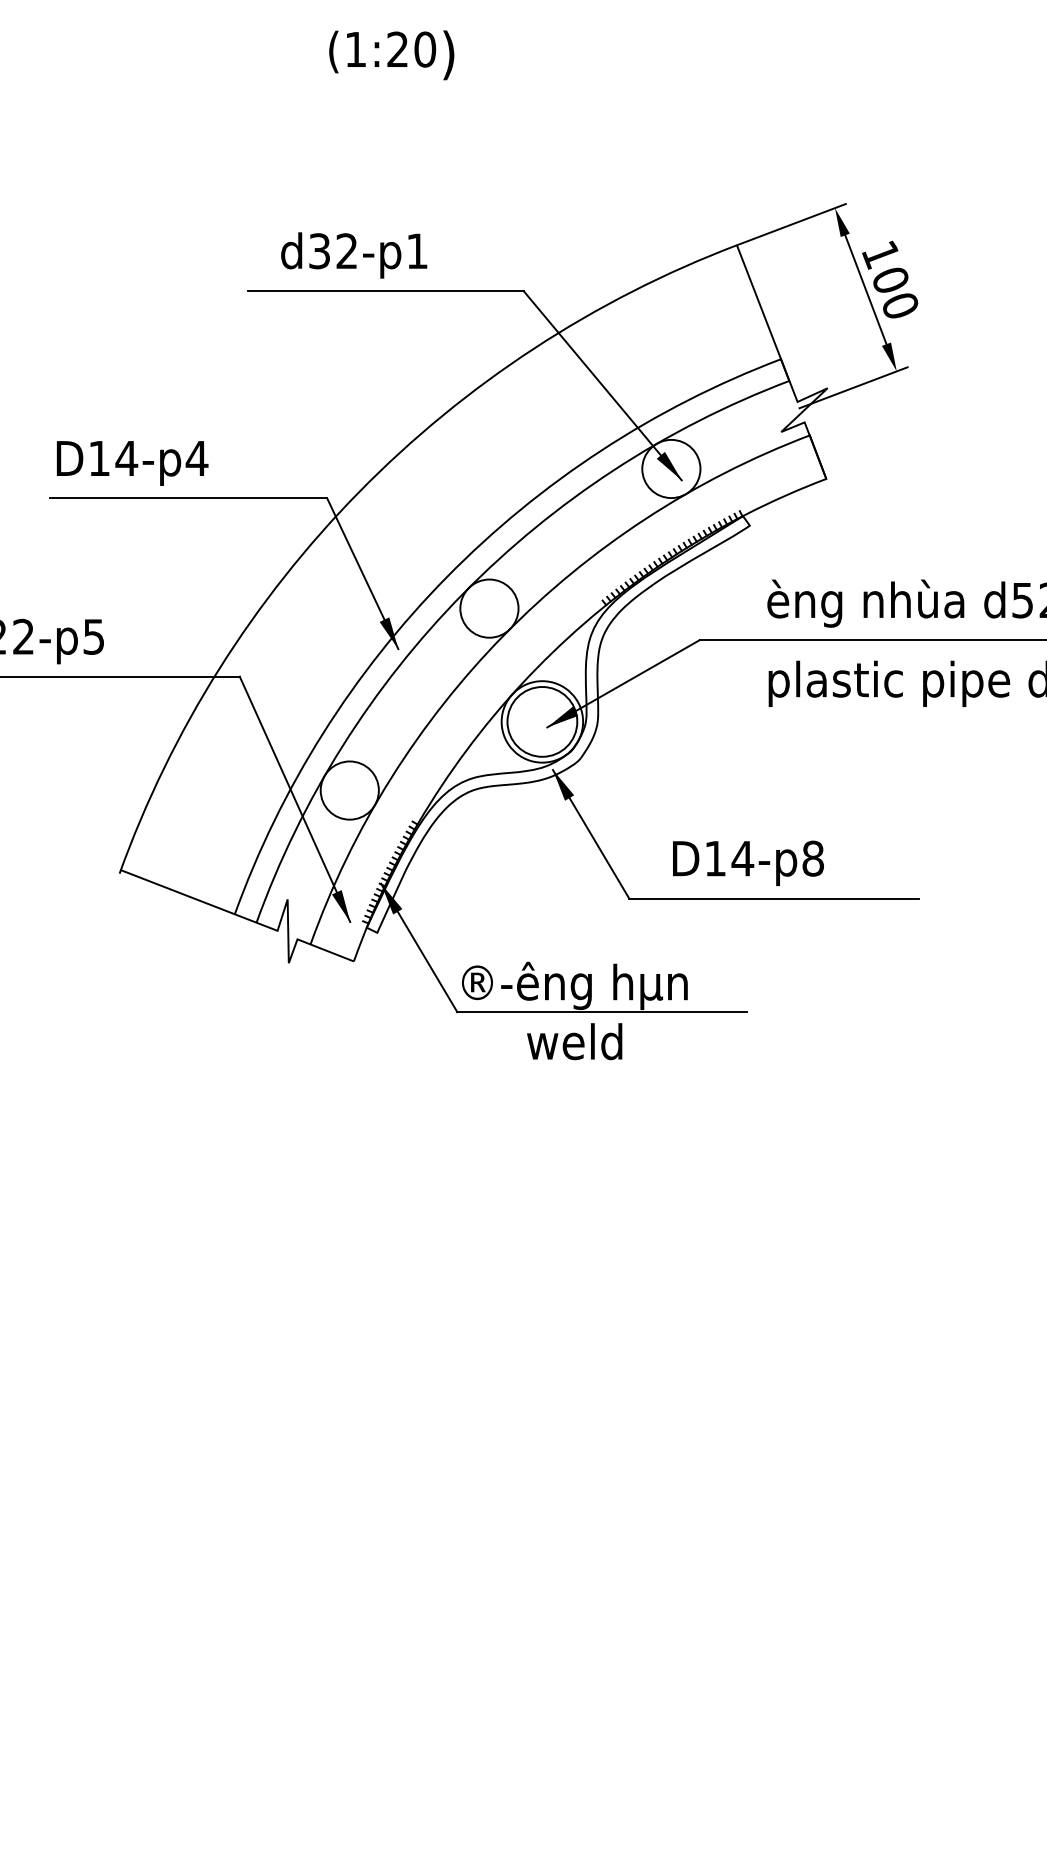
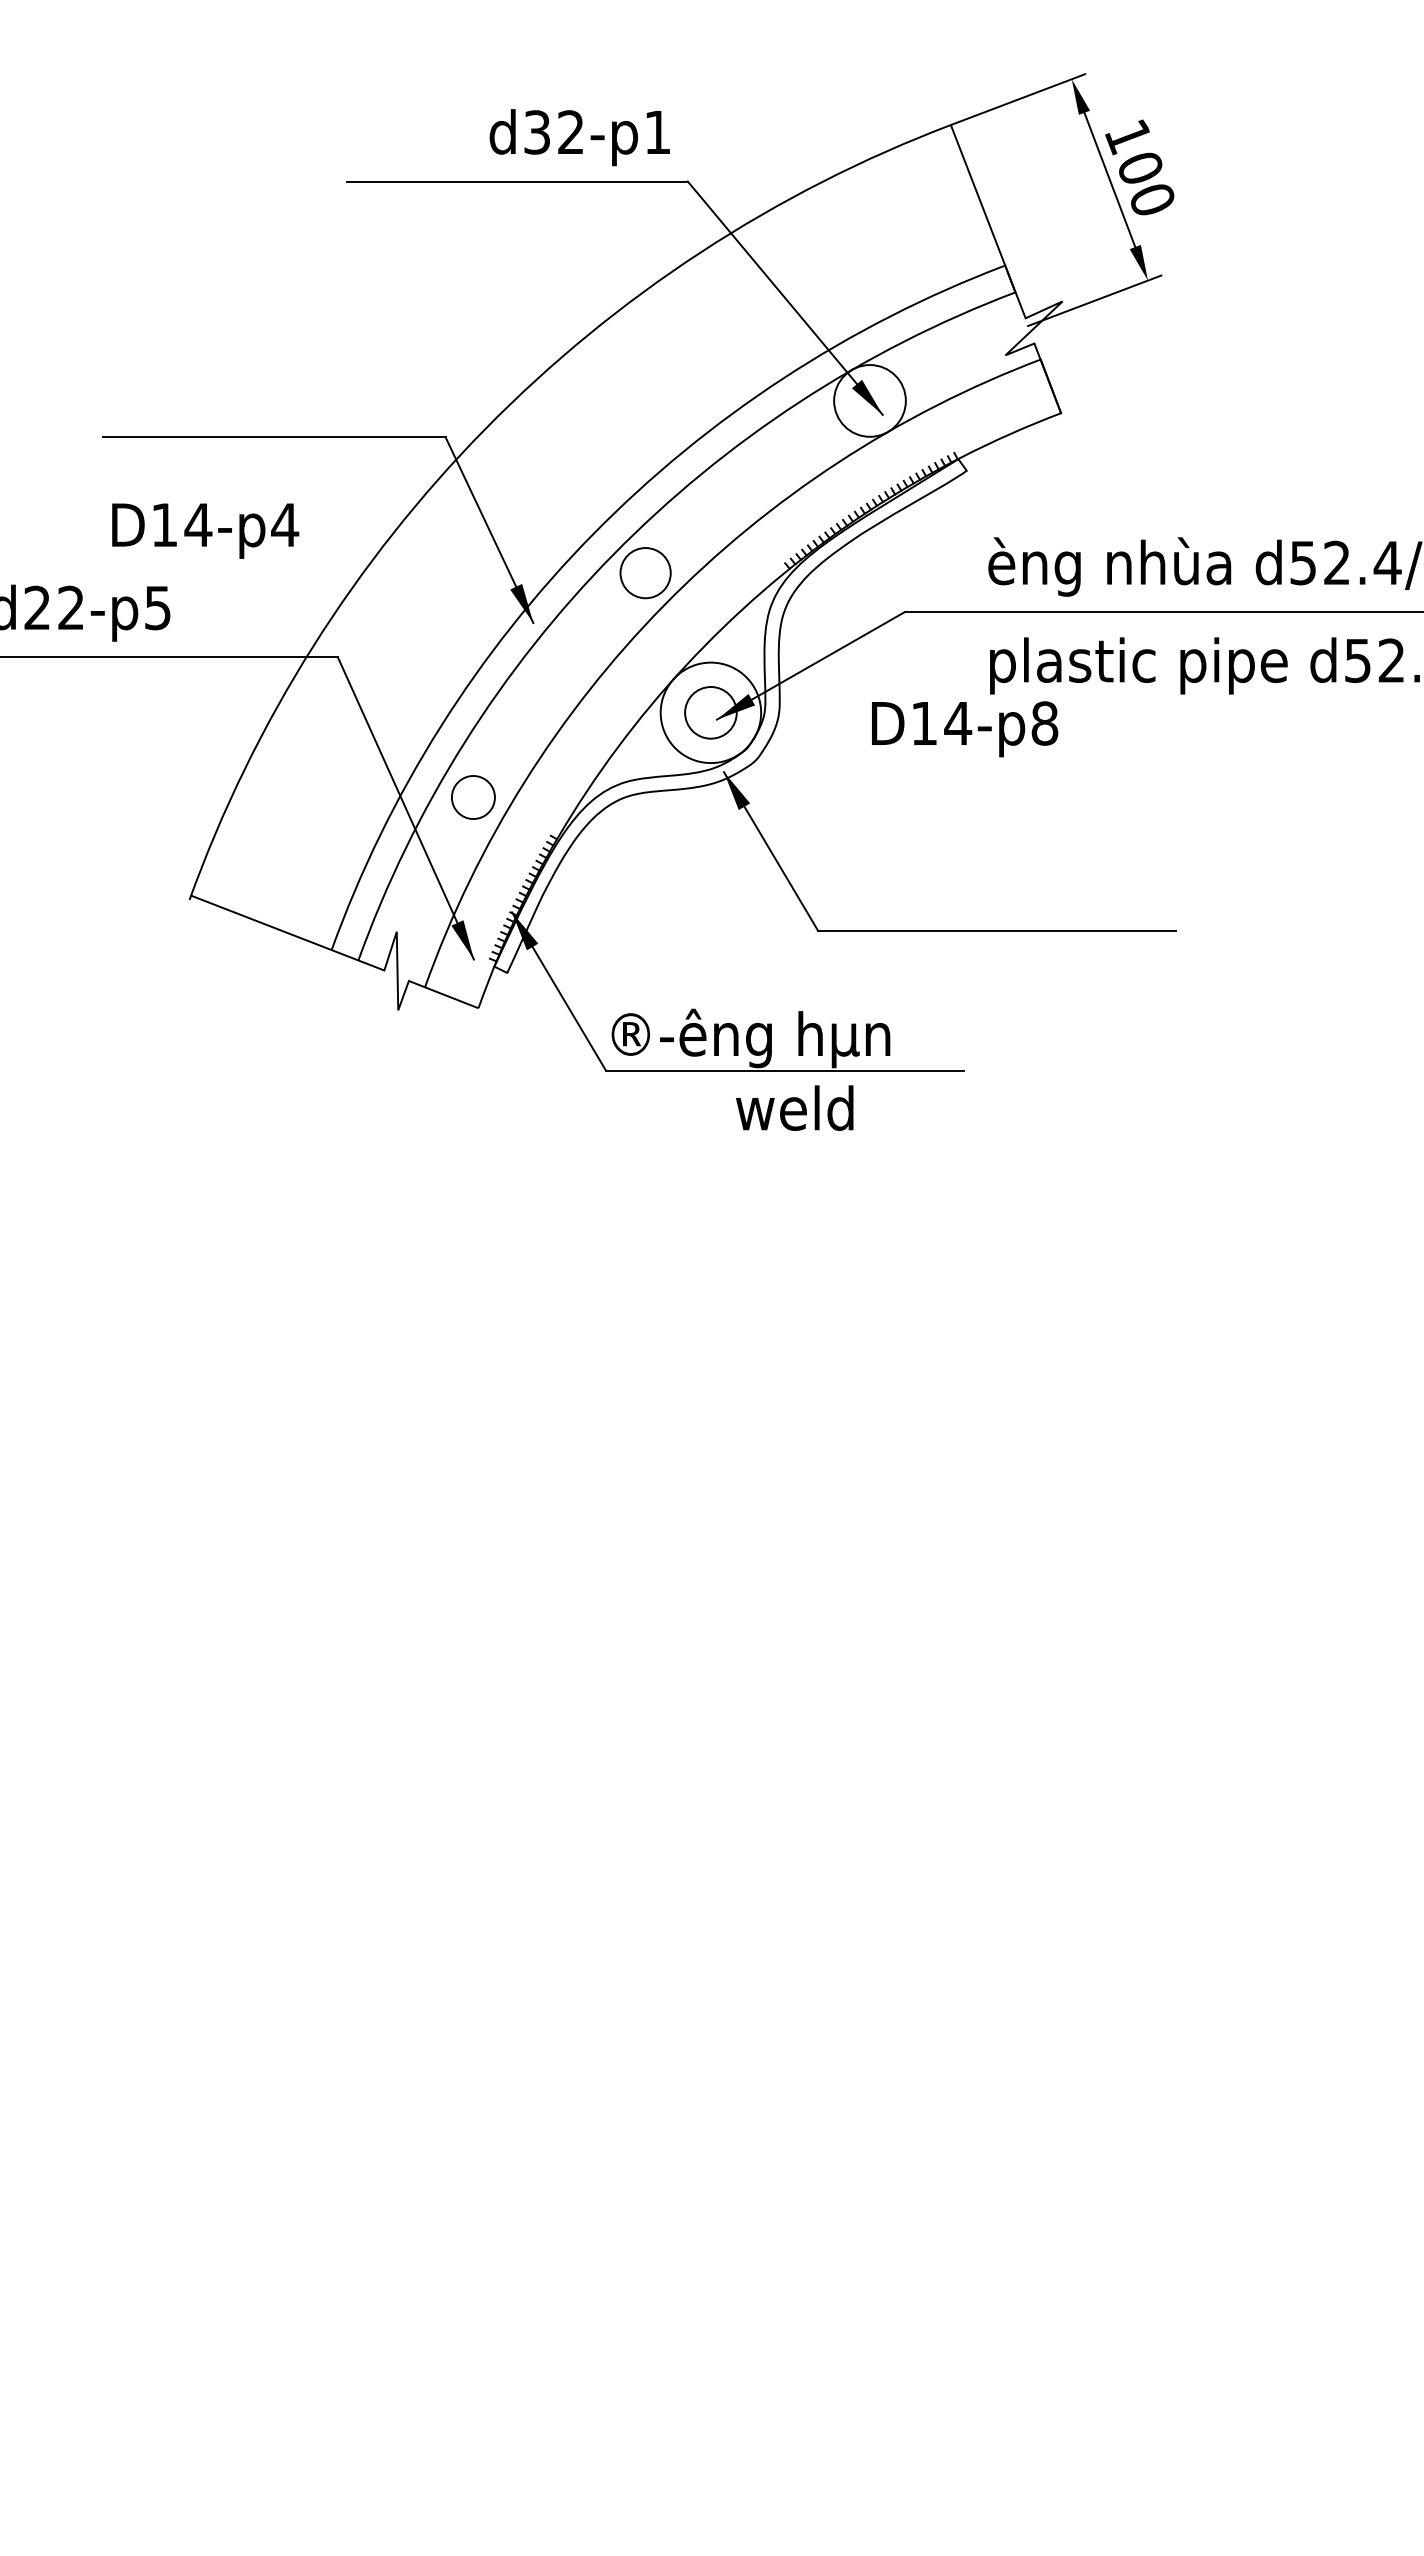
text: (353, 255) -> (579, 137), moved
text: (132, 462) -> (205, 530), moved
circle: (489, 608) -> (645, 573), size x0.7
circle: (542, 721) -> (710, 712), size x0.6
circle: (349, 790) -> (473, 797), size x0.6
text: (748, 863) -> (965, 729), moved
text: (574, 1041) -> (794, 1107), moved

